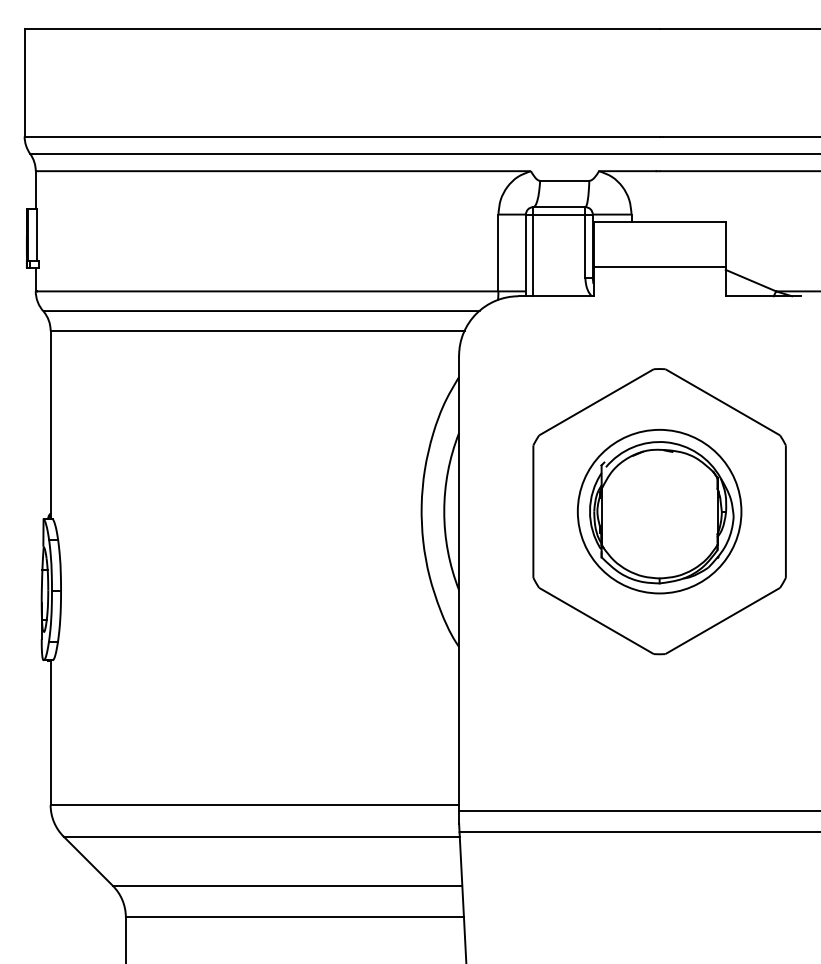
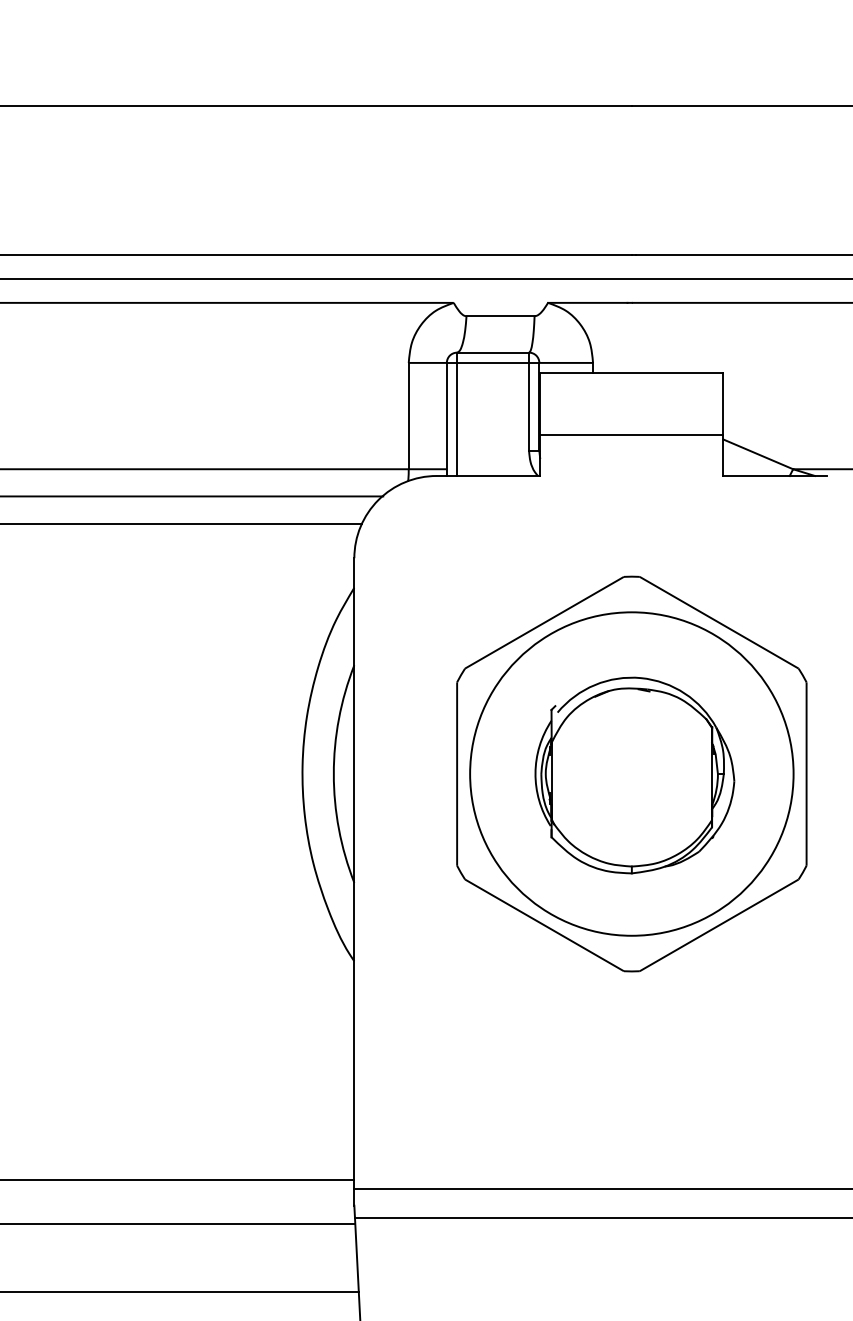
circle: (659, 511) -> (631, 773), size x1.43

